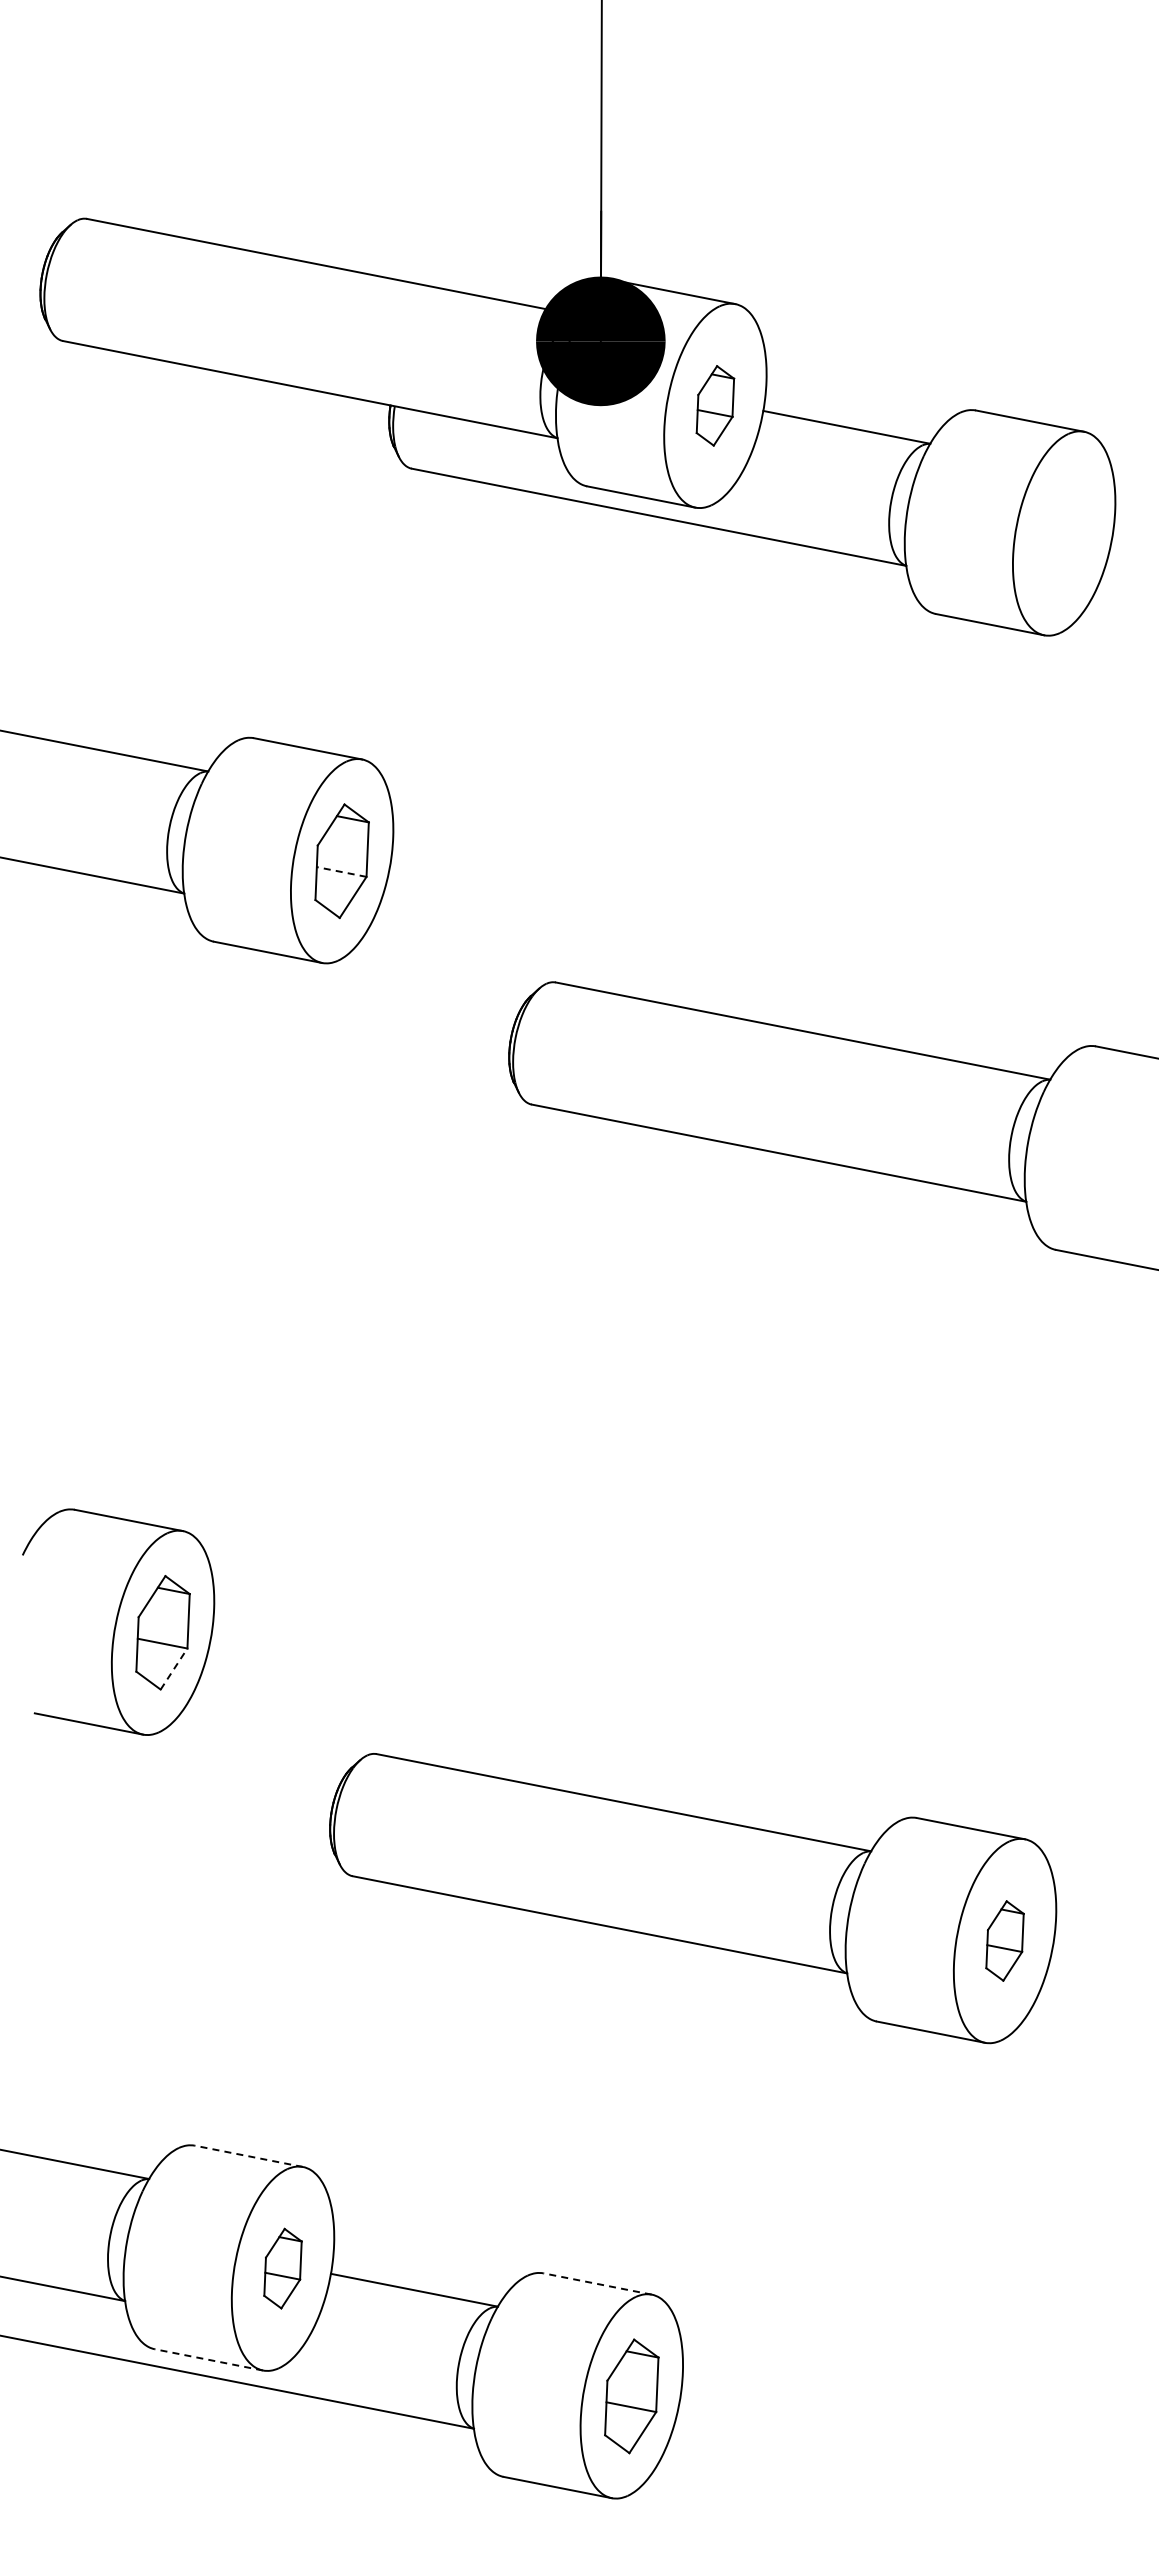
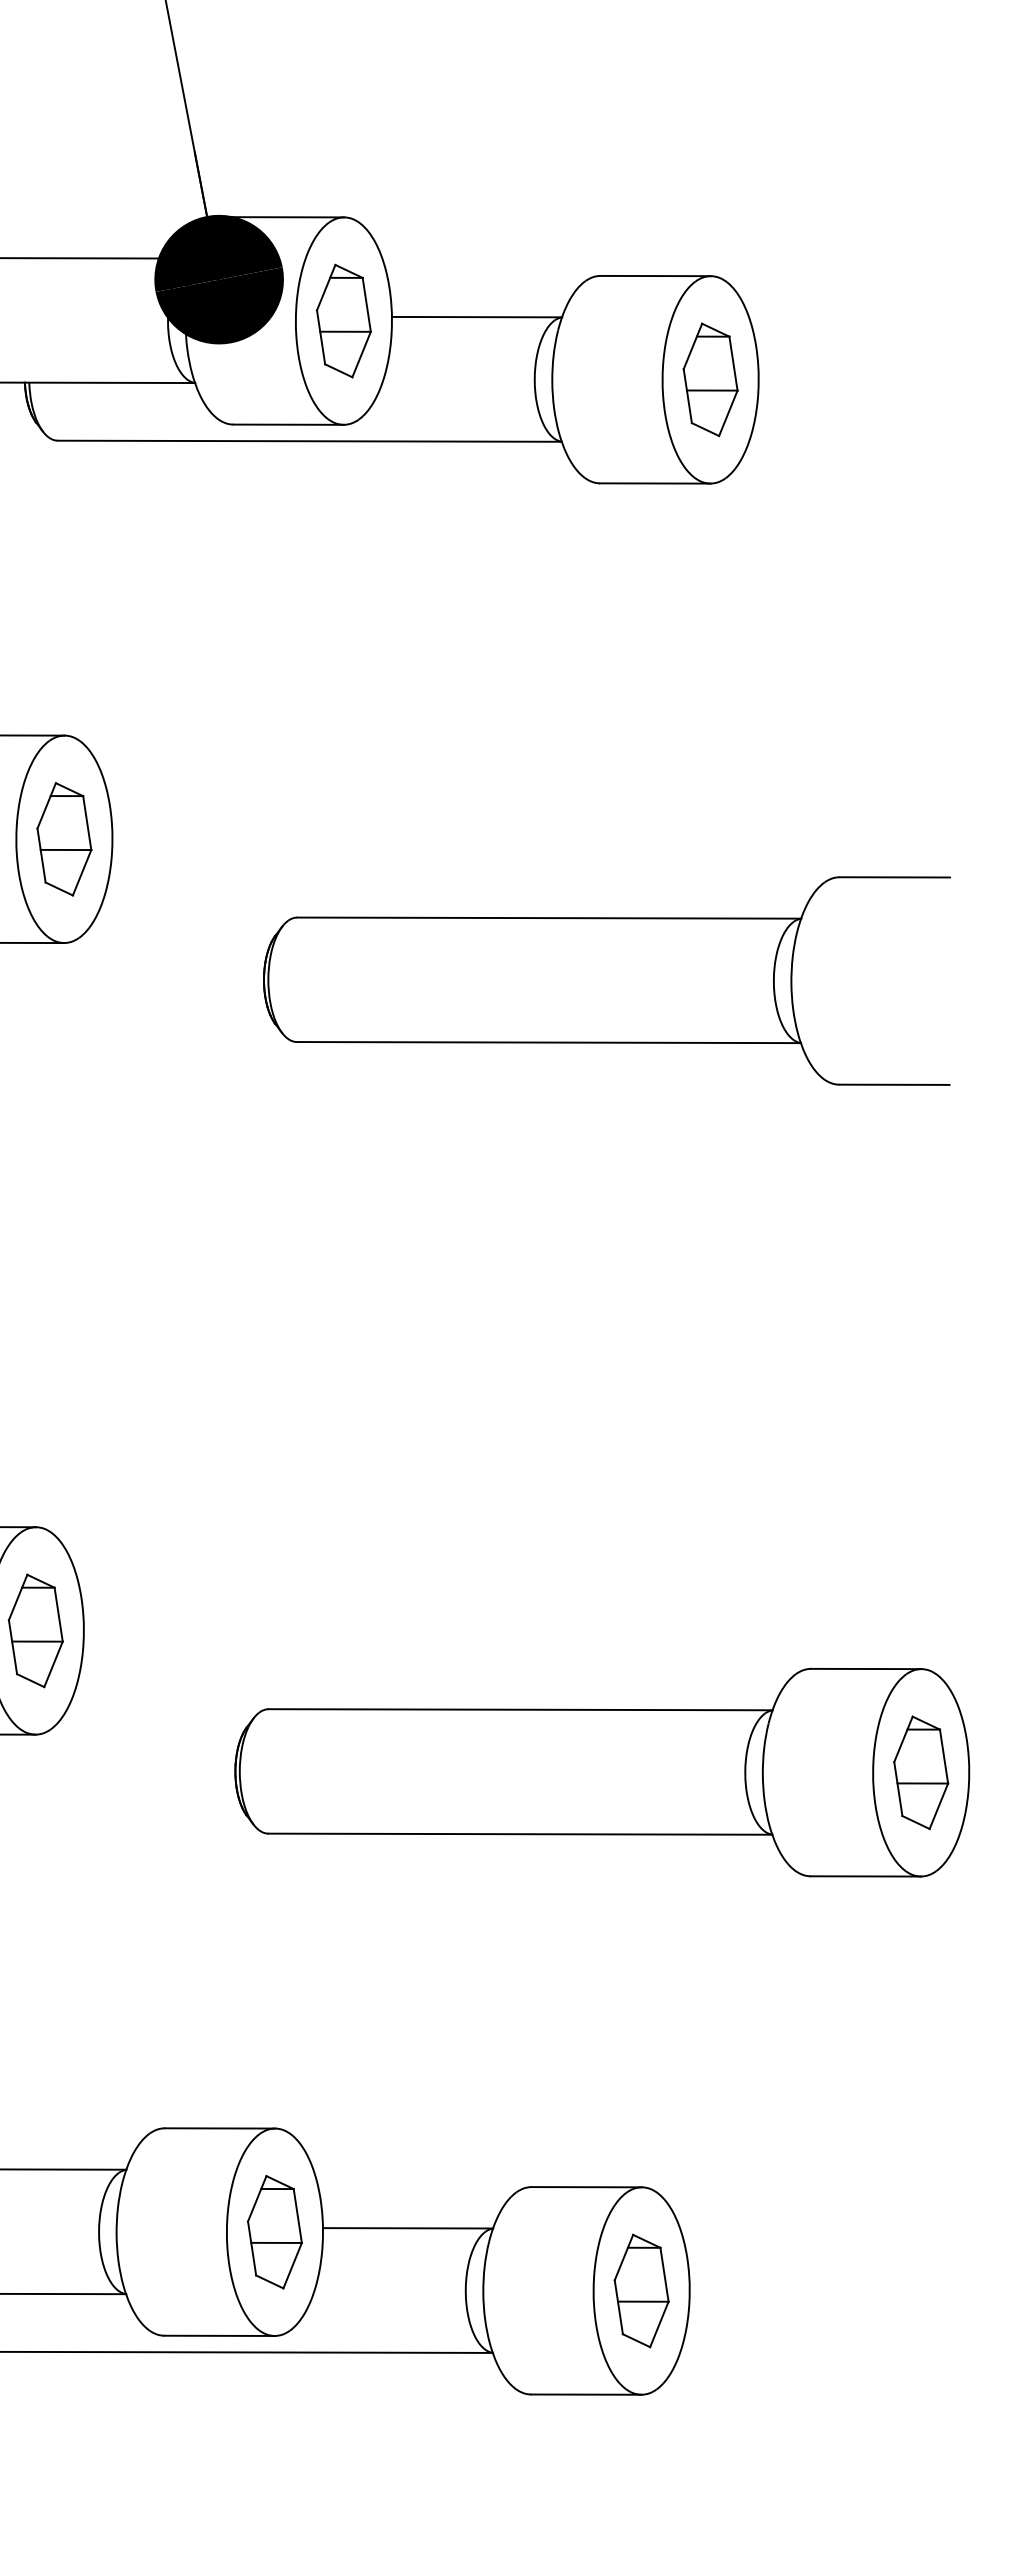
part: (715, 405) -> (343, 320), size x1.43
part: (1063, 533) -> (709, 379), added
line: (341, 871) -> (65, 849), dashed -> solid
line: (174, 1669) -> (54, 1664), dashed -> solid
part: (1004, 1940) -> (920, 1772), size x1.43
line: (248, 2156) -> (219, 2128), dashed -> solid
part: (282, 2268) -> (274, 2232), size x1.43
line: (597, 2283) -> (586, 2186), dashed -> solid
line: (208, 2359) -> (219, 2335), dashed -> solid

